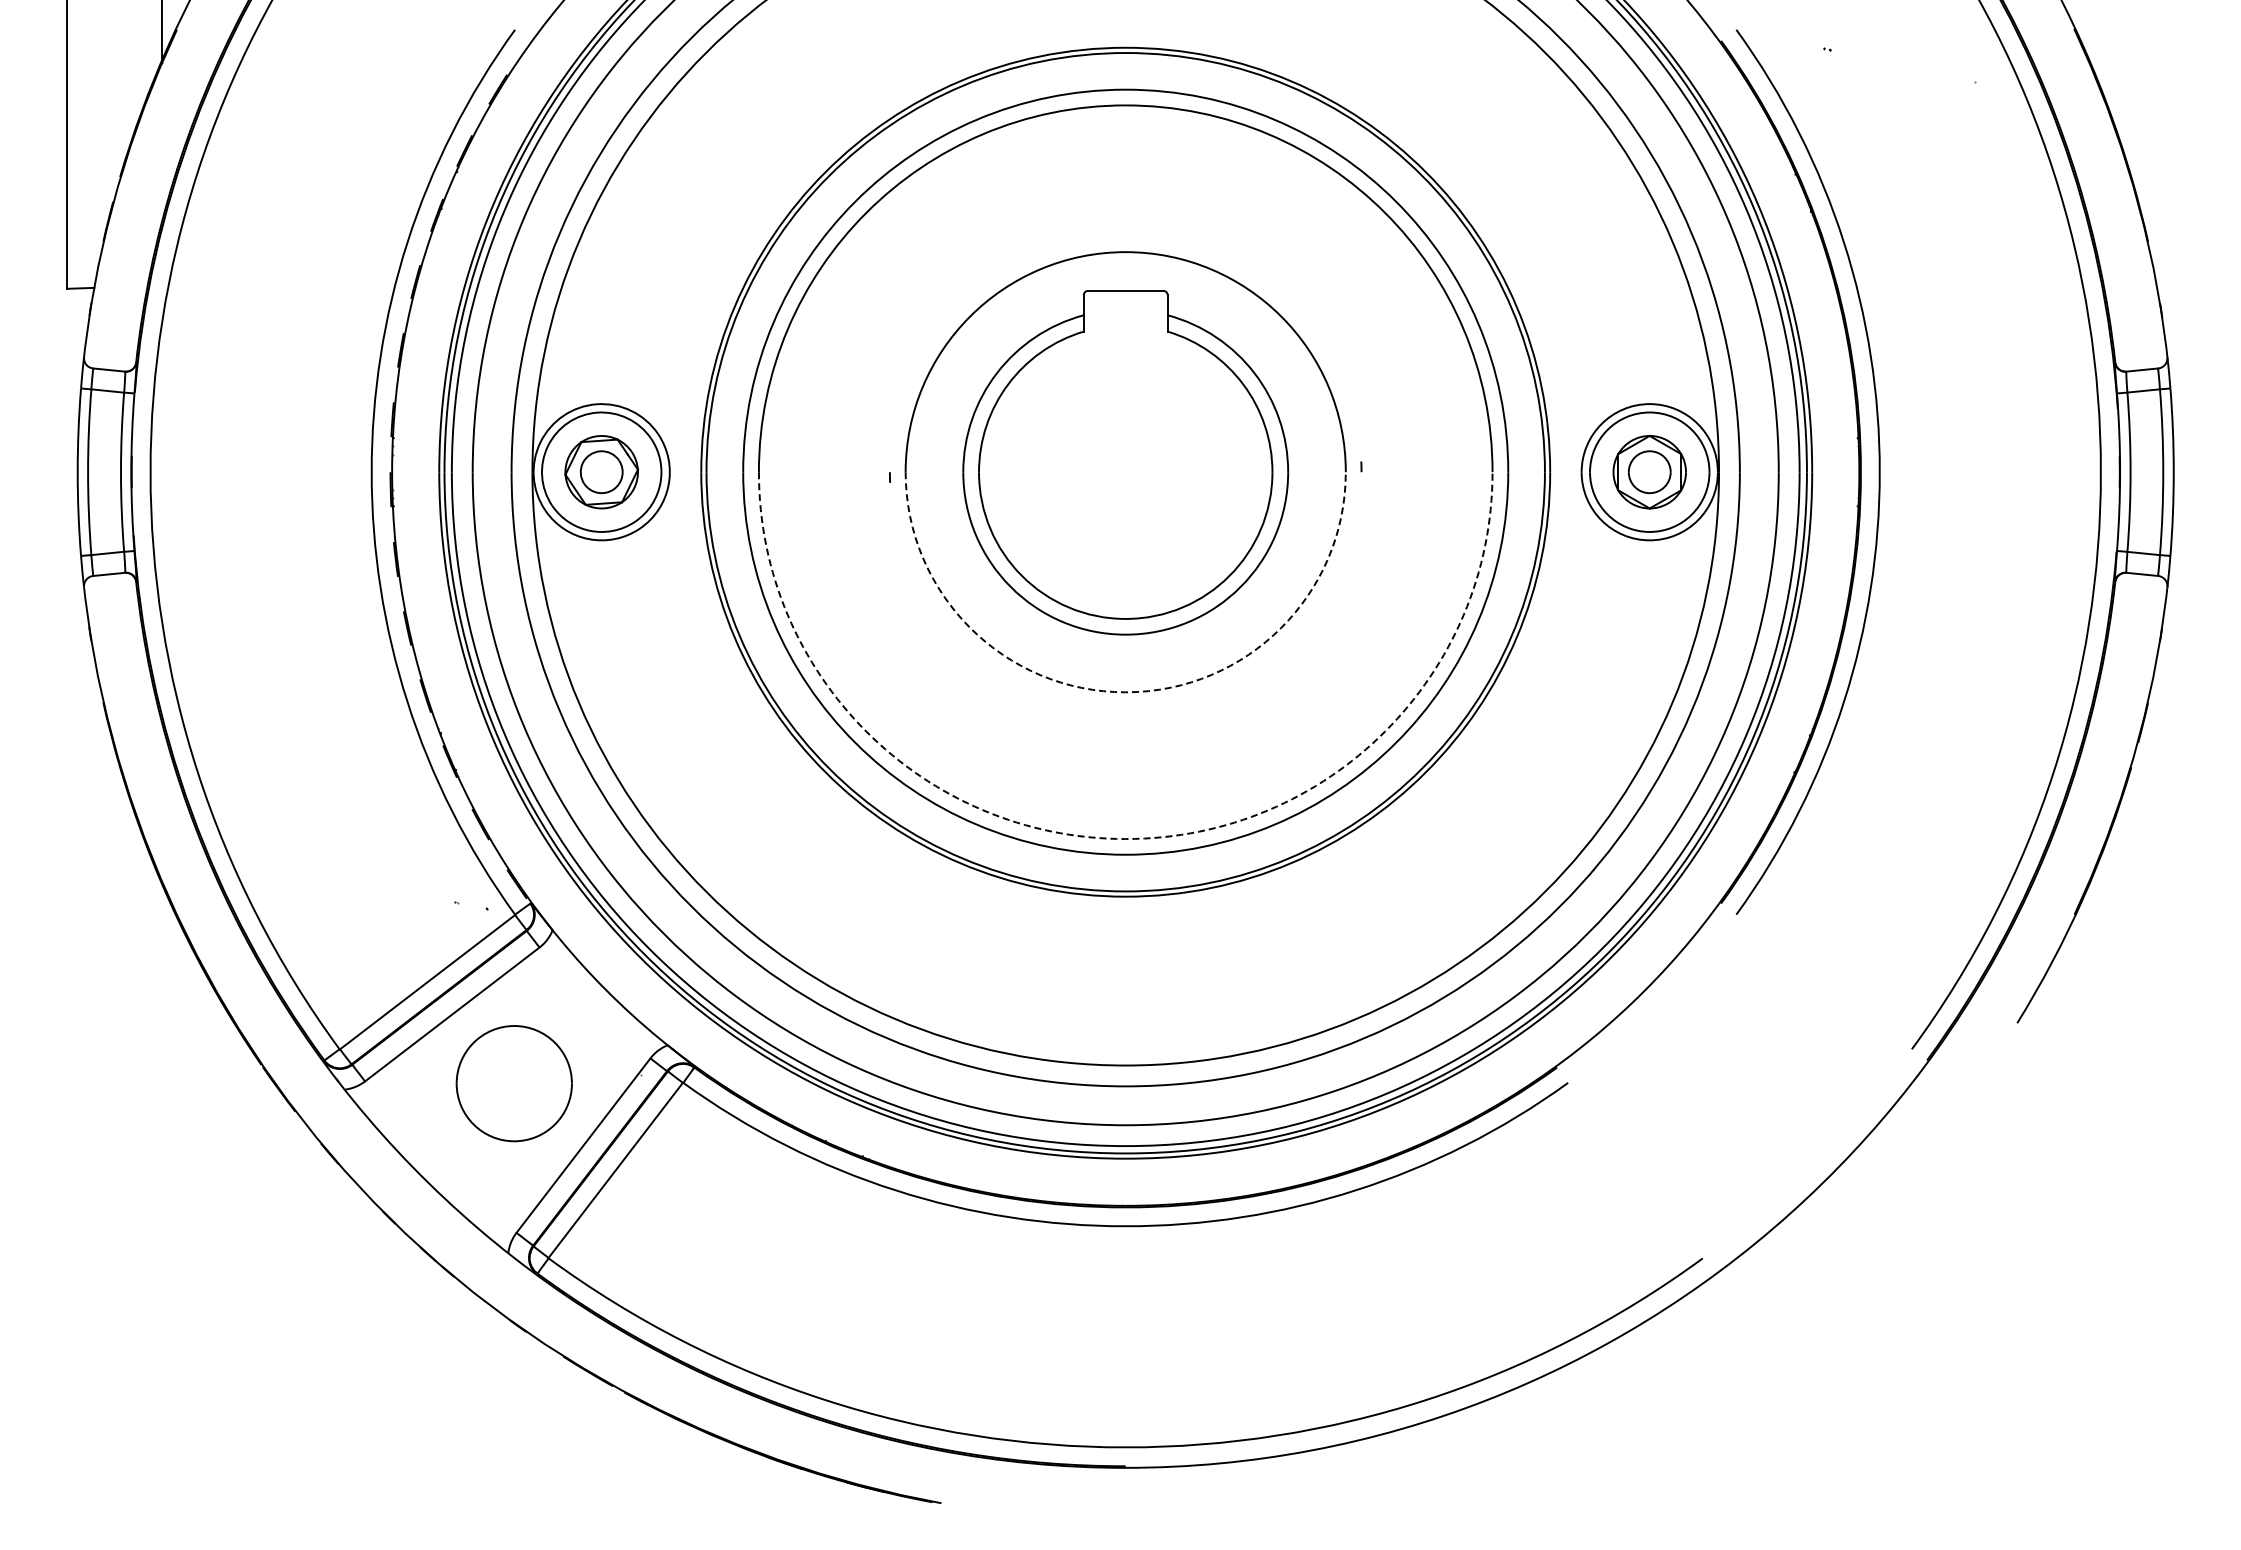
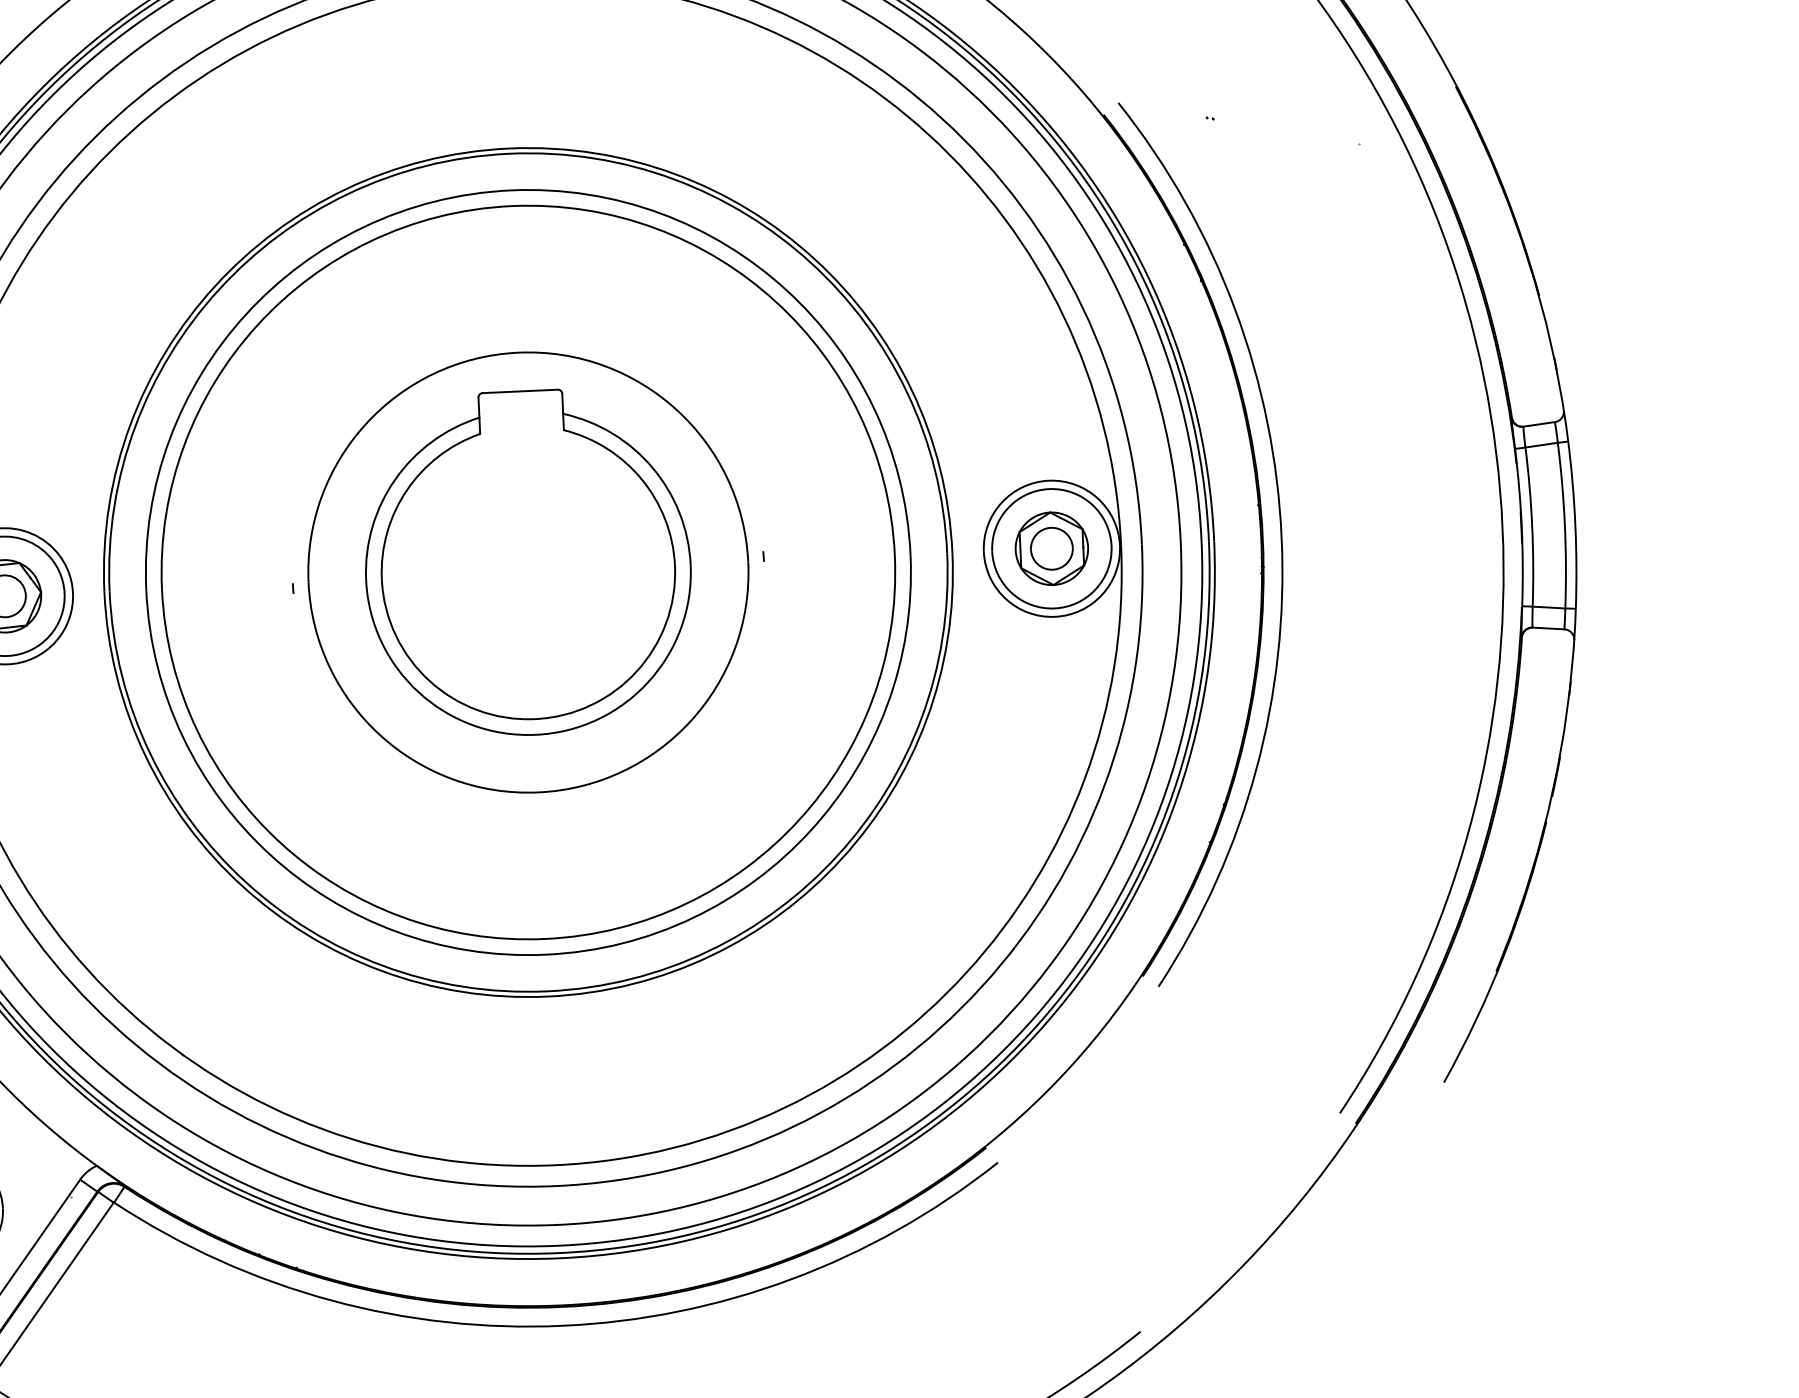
arc: (1125, 692) -> (538, 792), dashed -> solid
arc: (1125, 839) -> (544, 939), dashed -> solid

